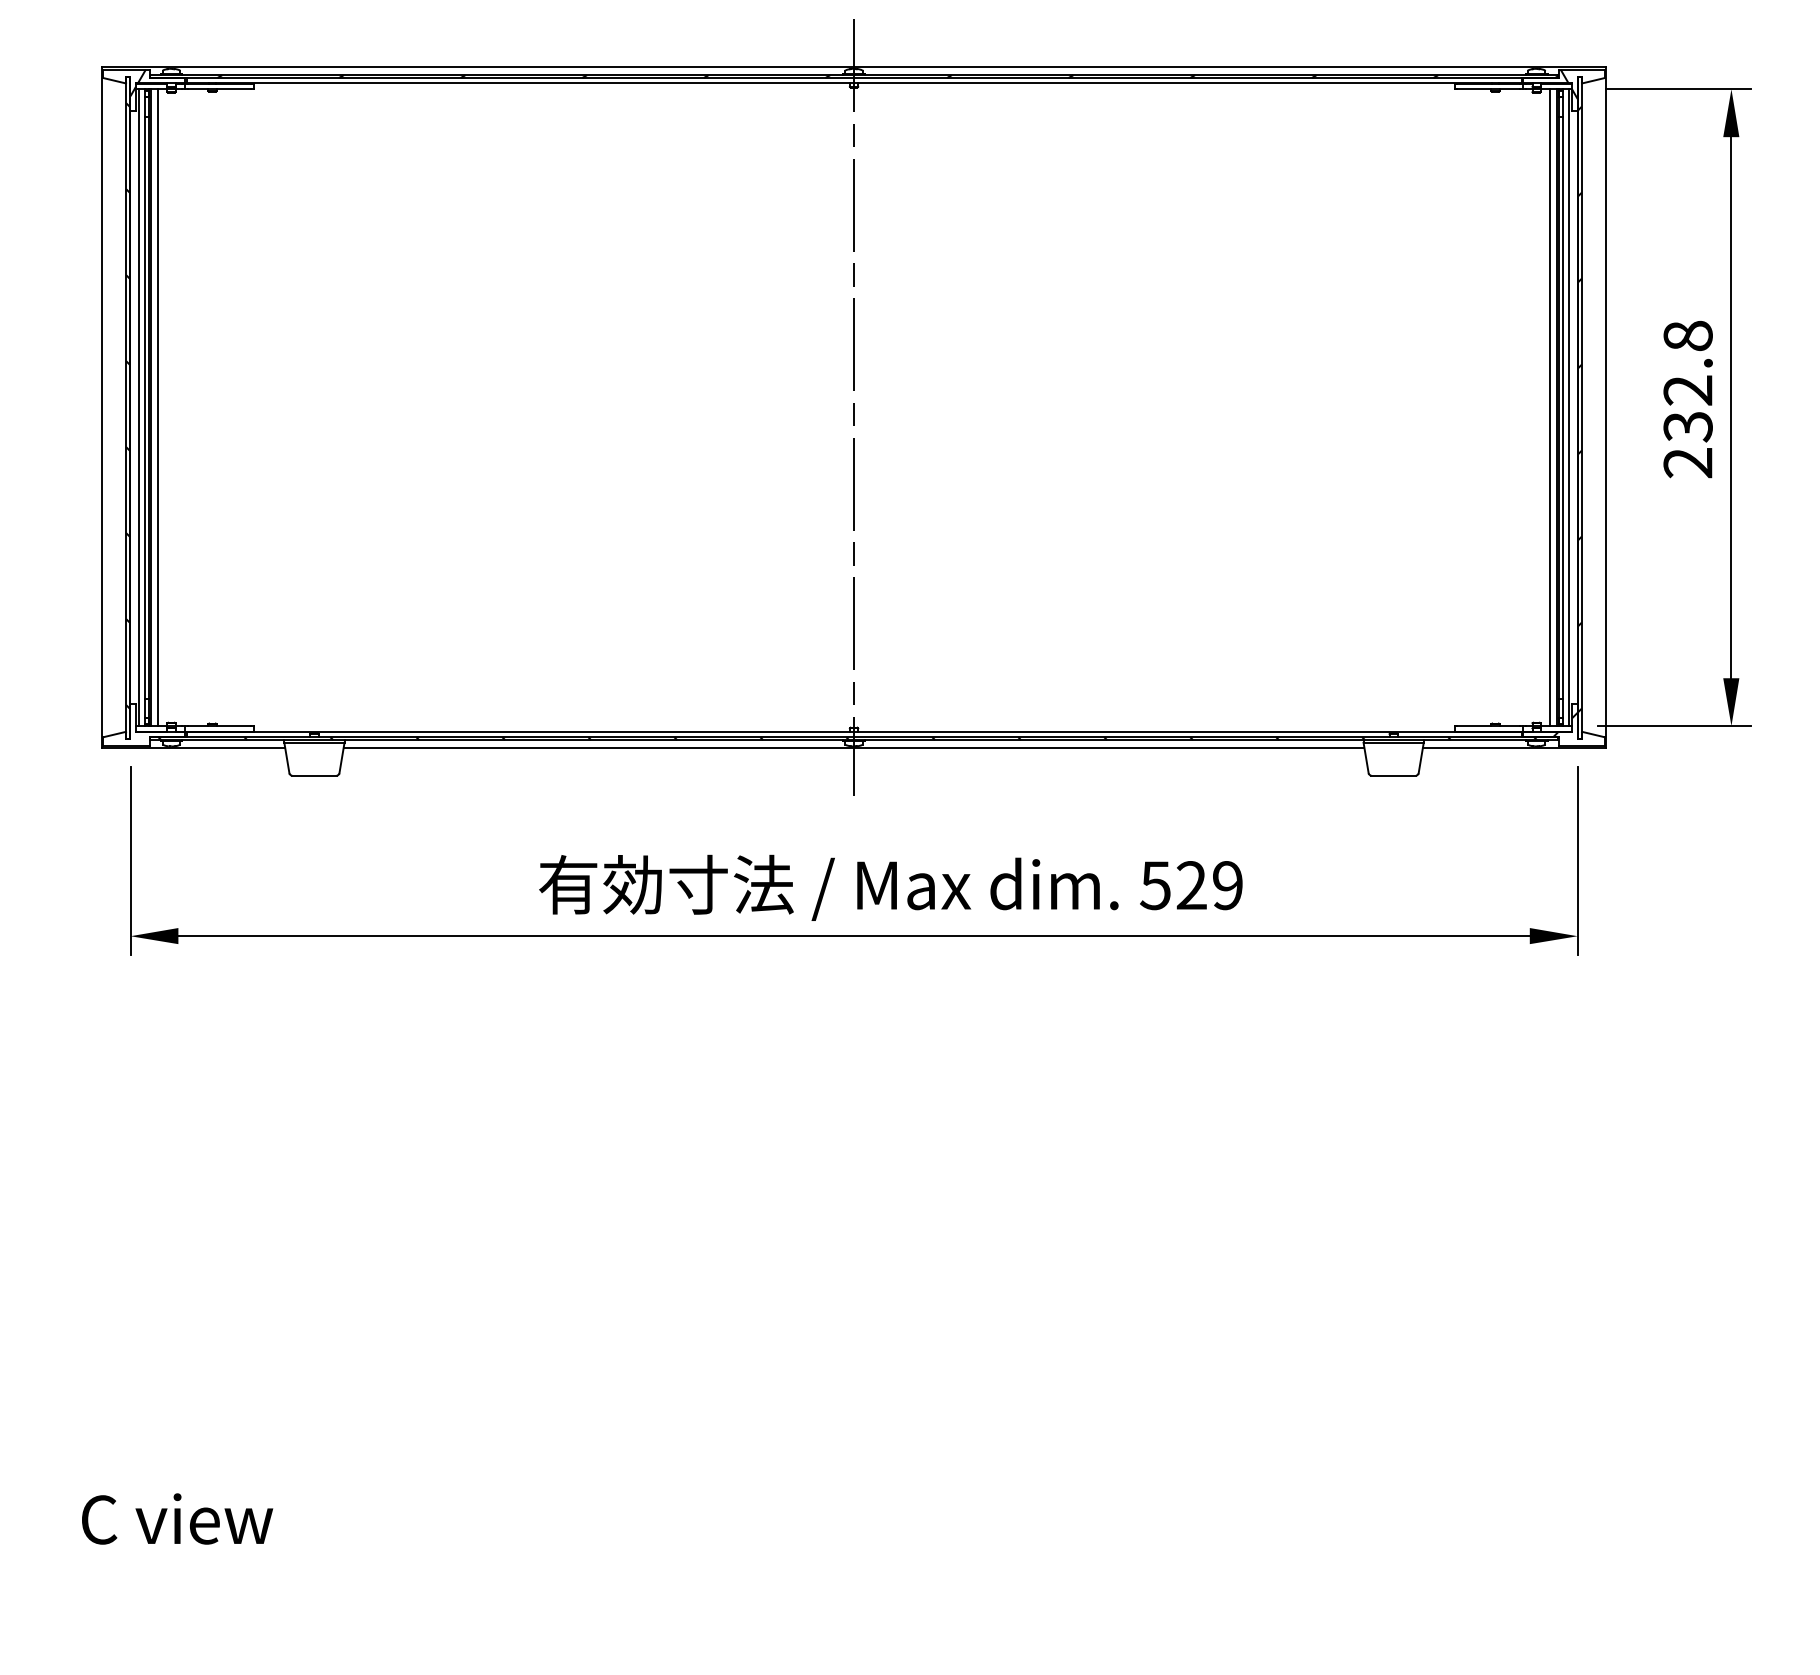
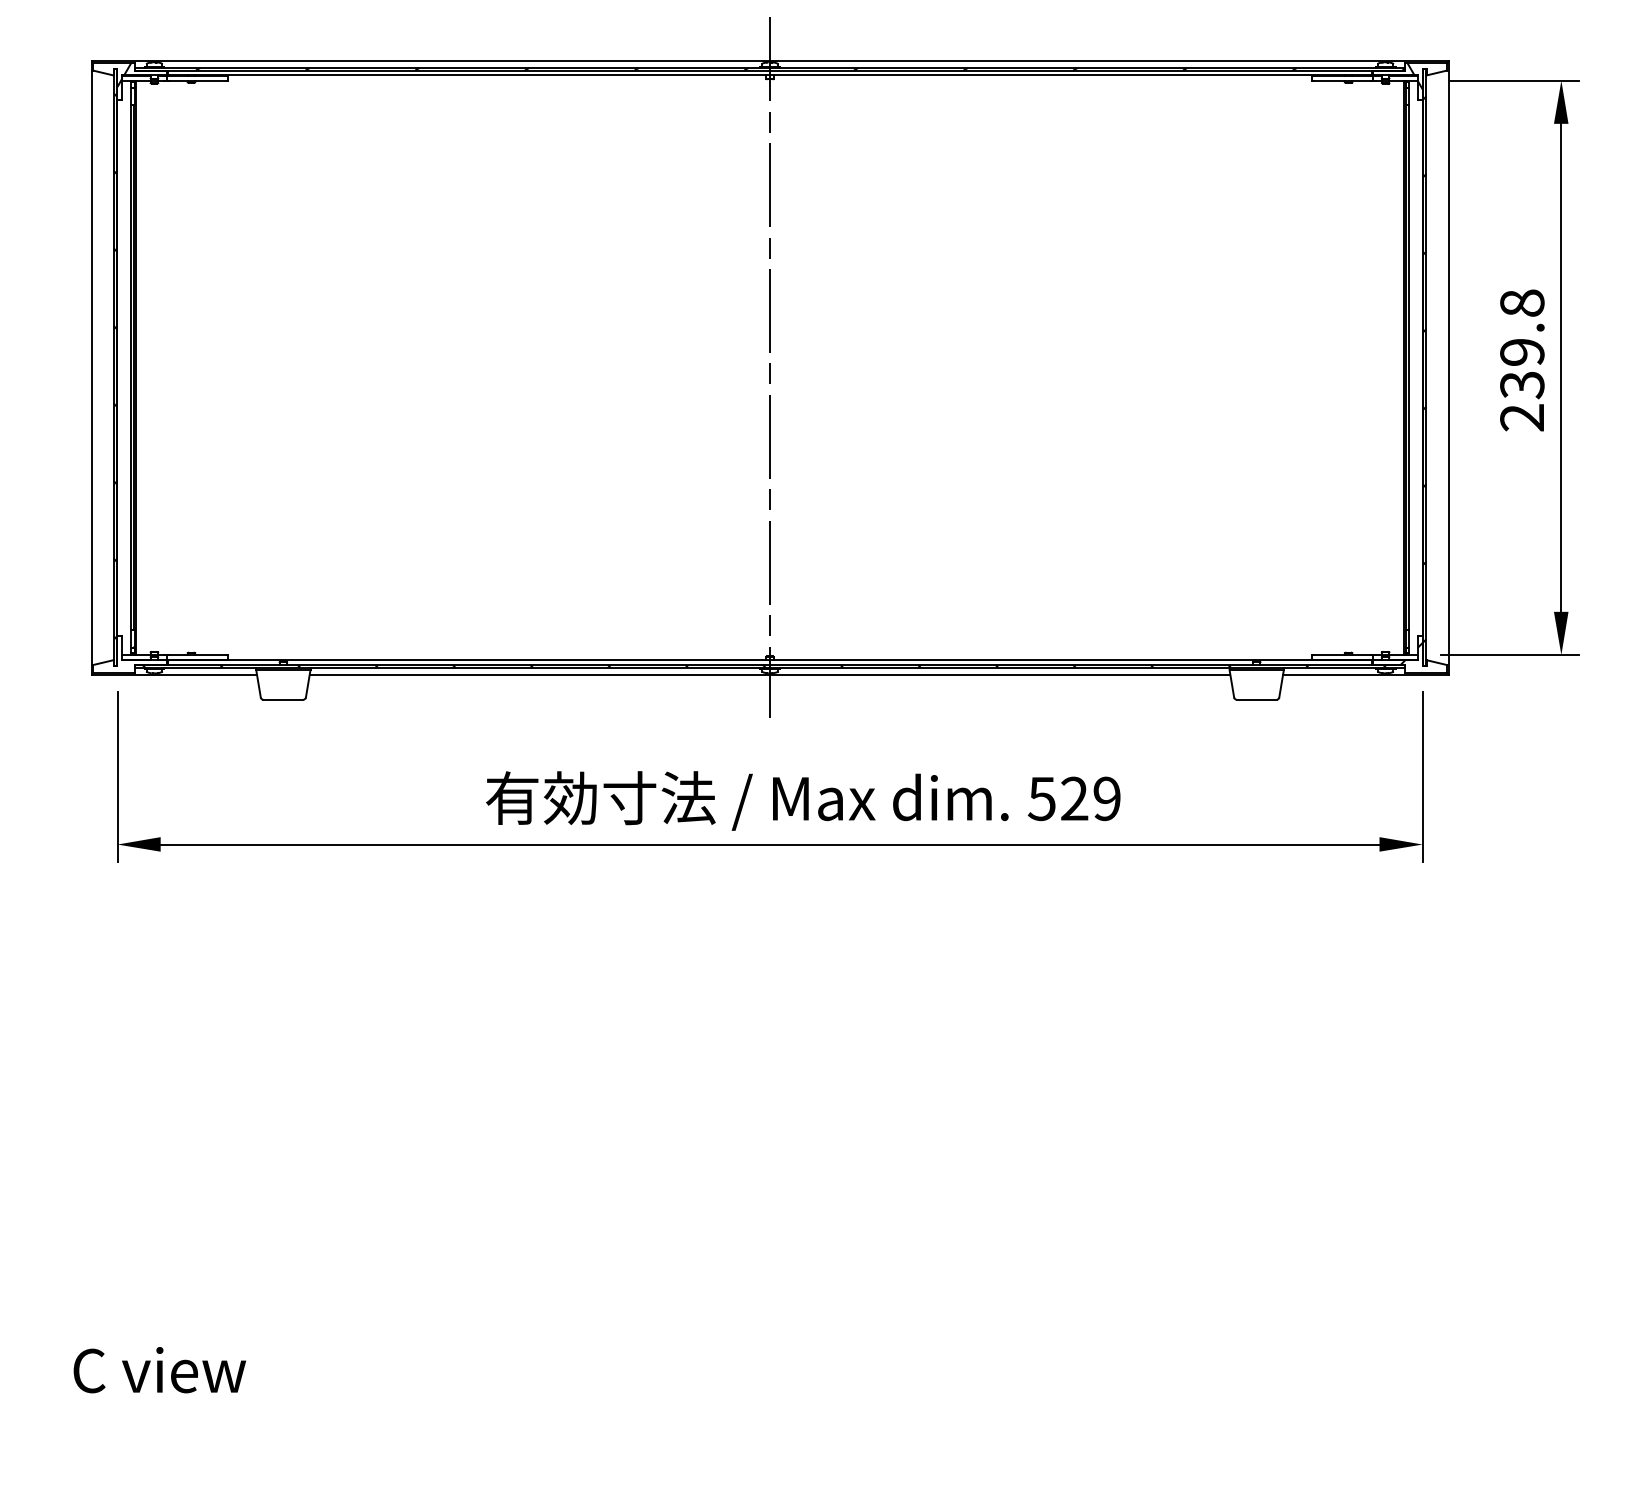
text: (1688, 390) -> (1522, 352), 232.8 -> 239.8
line: (138, 407) -> (124, 367), removed
line: (157, 407) -> (141, 367), removed
line: (1550, 407) -> (1398, 367), removed
line: (1569, 407) -> (1415, 367), removed

